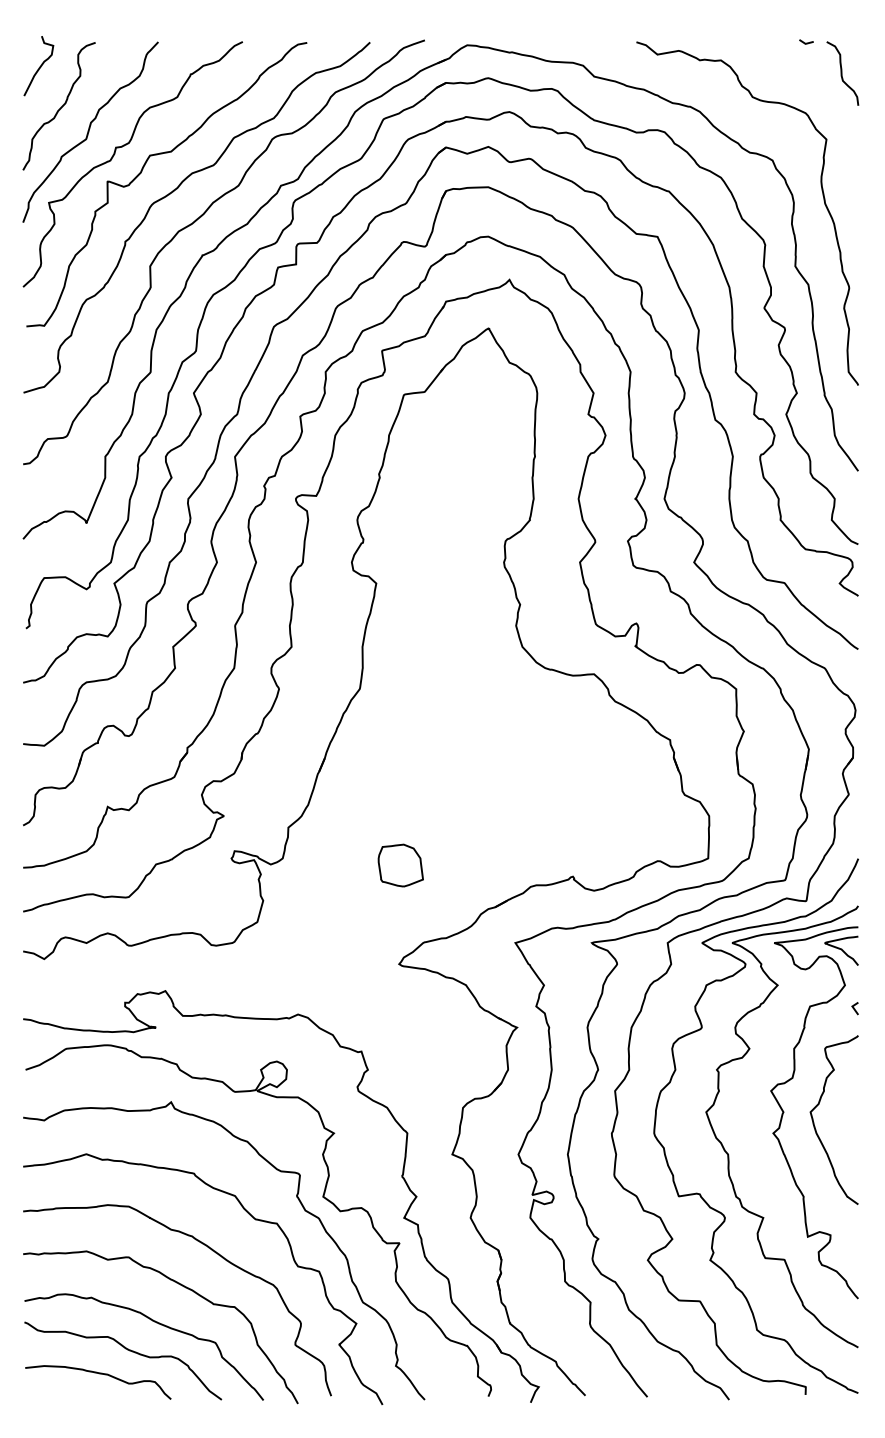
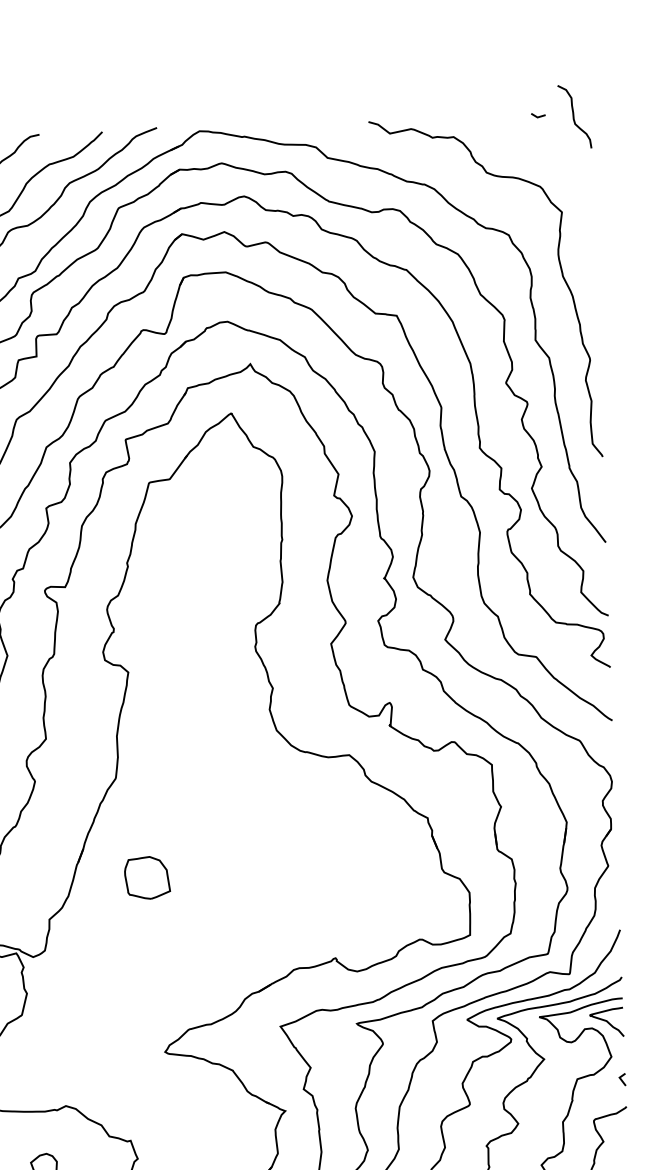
curve: (842, 73) -> (574, 116), moved
part: (400, 865) -> (147, 877), moved

